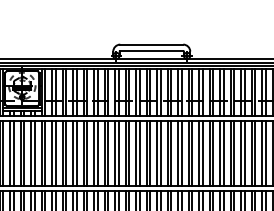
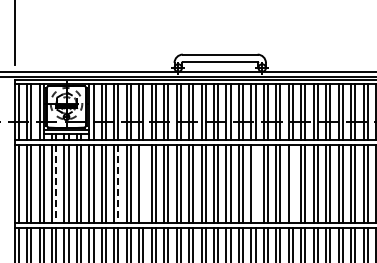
line: (87, 153) -> (143, 183), removed
line: (181, 153) -> (255, 183), removed
line: (212, 153) -> (292, 183), removed
line: (13, 154) -> (56, 184), solid -> dashed
line: (66, 154) -> (118, 184), solid -> dashed

